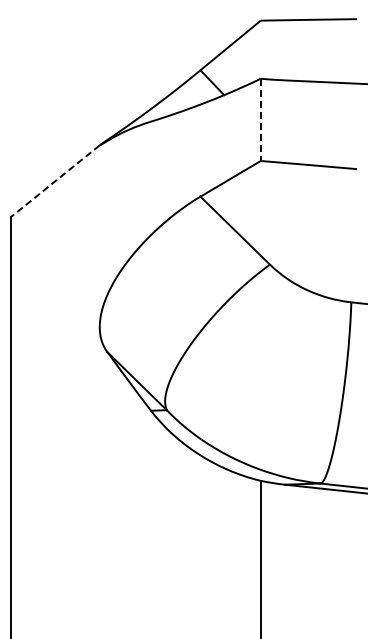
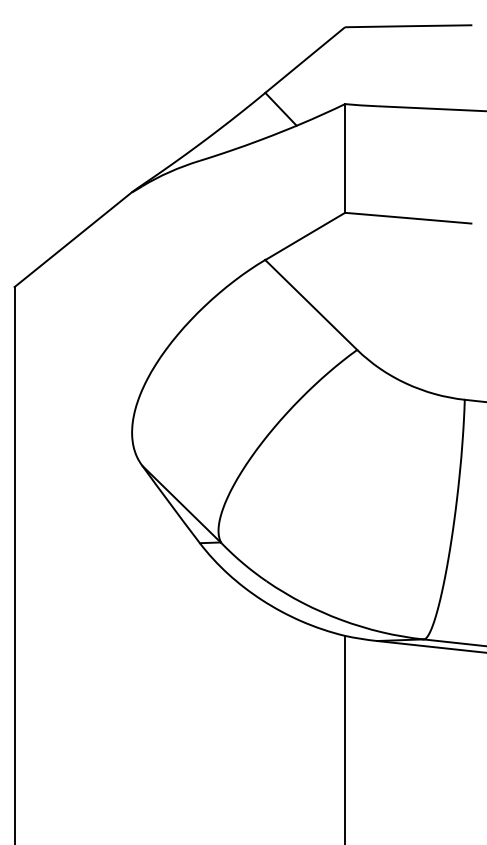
line: (260, 120) -> (344, 159), dashed -> solid
line: (54, 181) -> (72, 239), dashed -> solid

